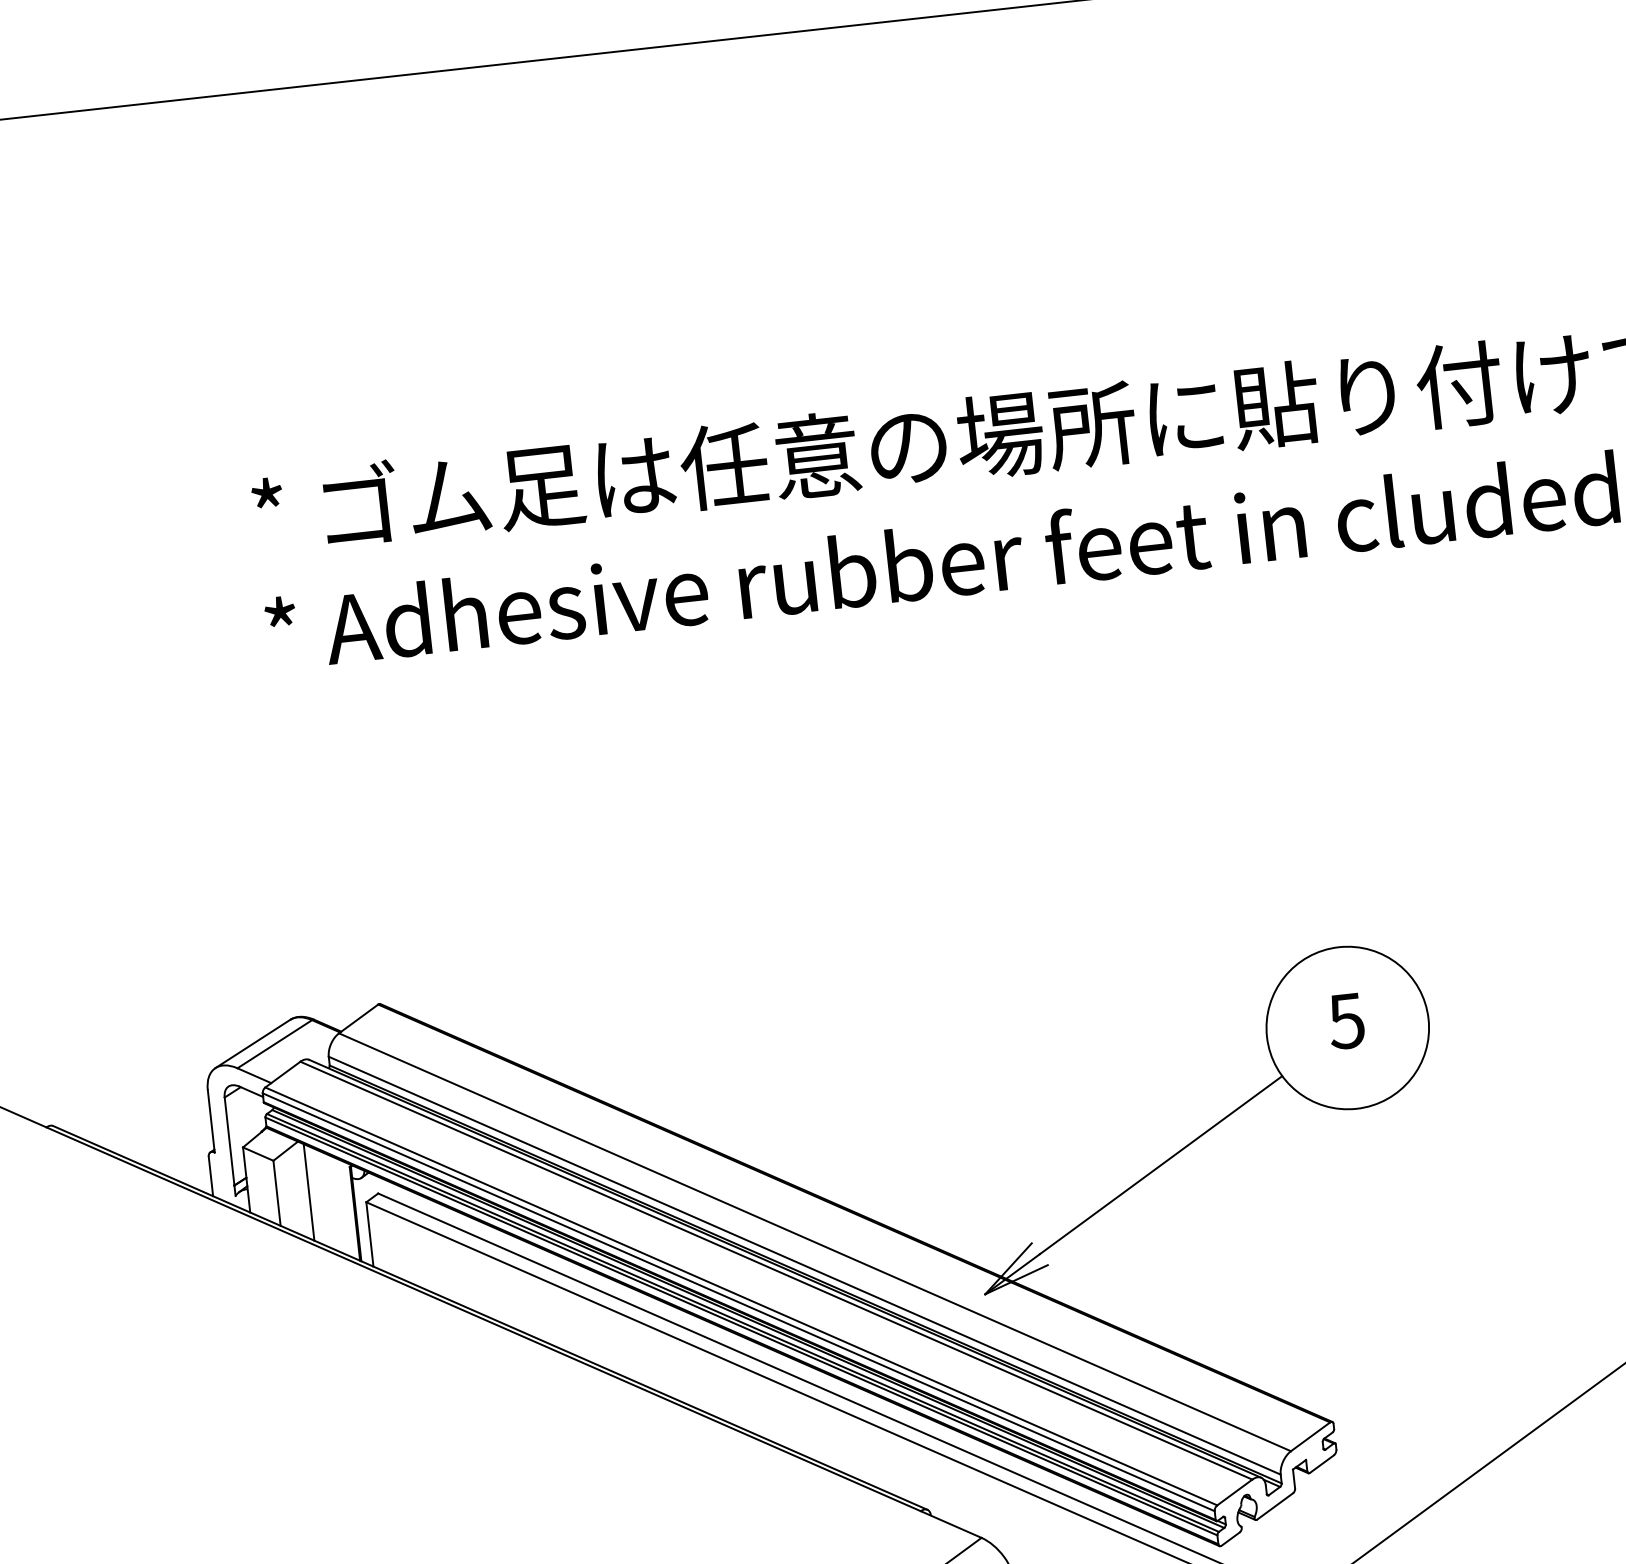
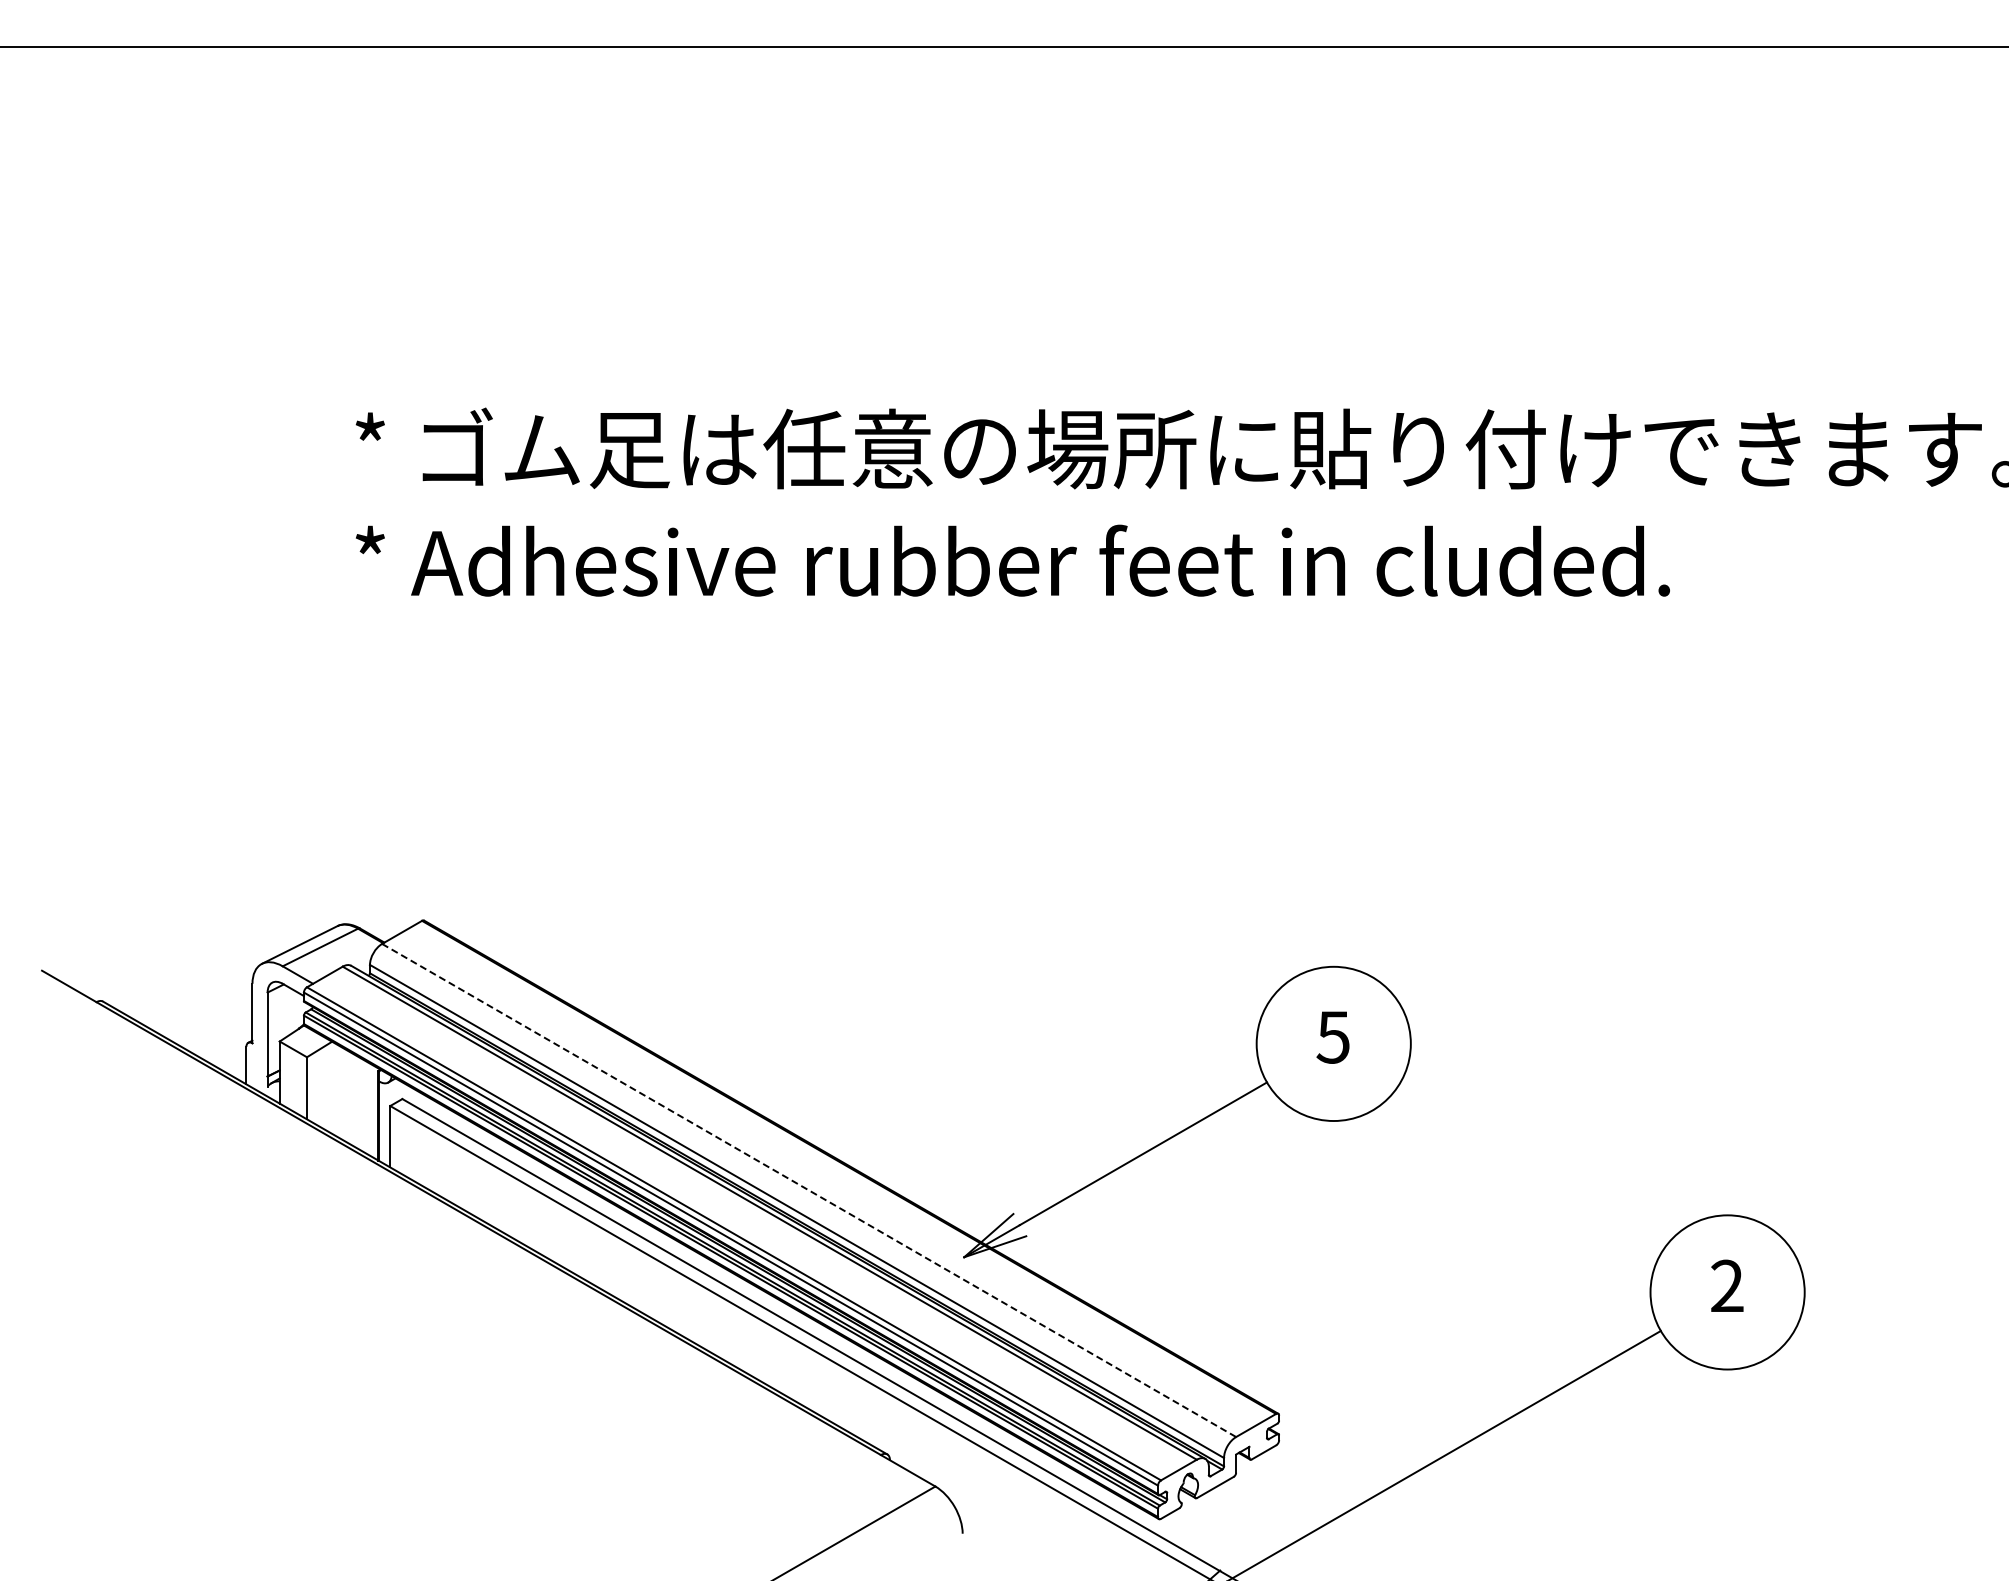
line: (309, 1192) -> (337, 1090), removed
line: (815, 1242) -> (809, 1190), solid -> dashed

